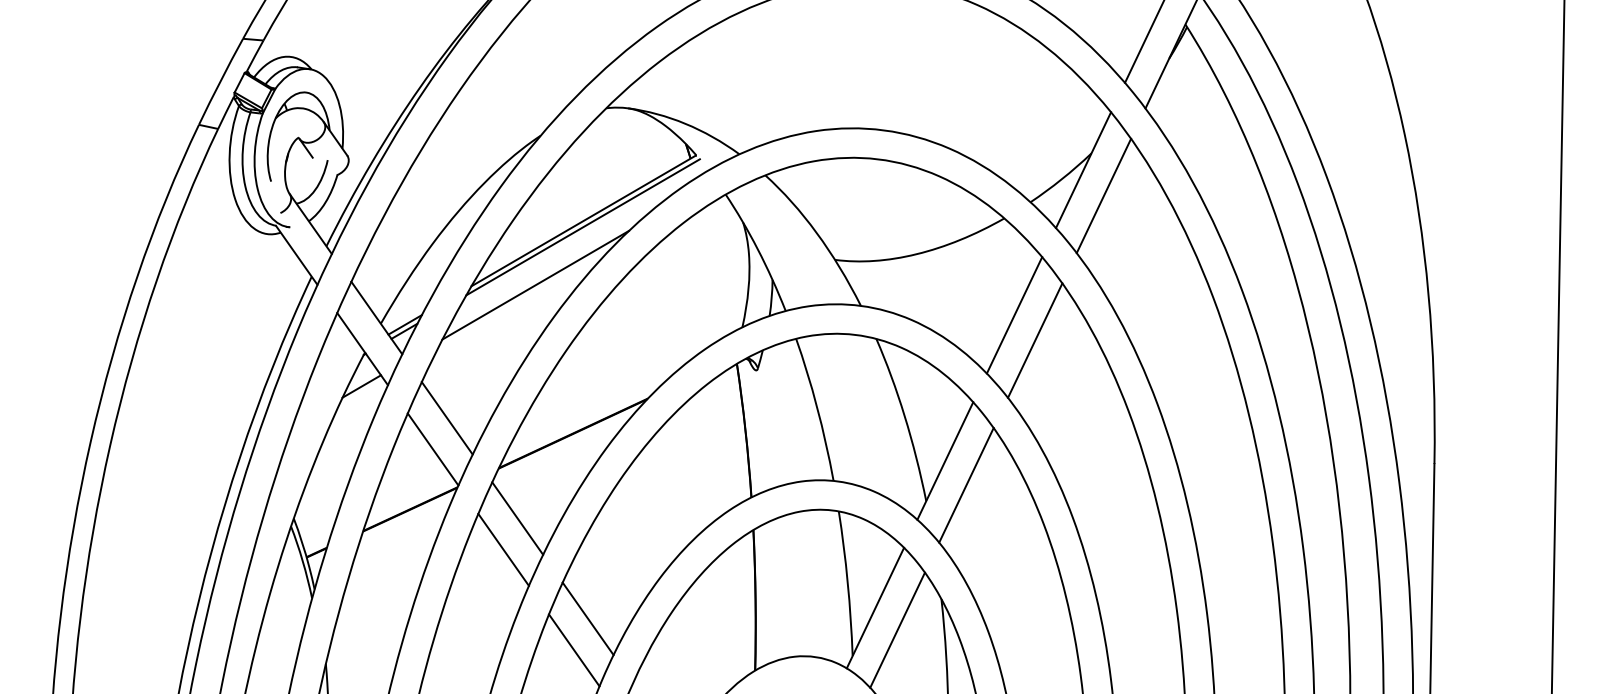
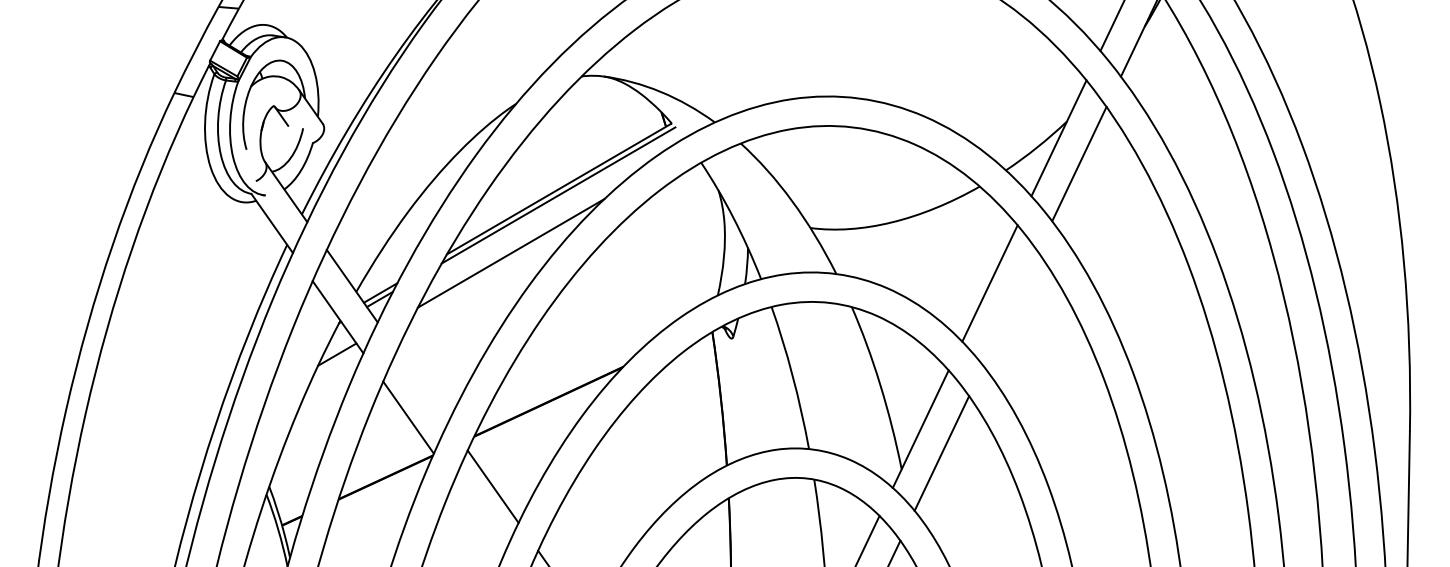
line: (1035, 340) -> (1010, 308), removed
line: (446, 418) -> (421, 386), removed
line: (503, 549) -> (478, 517), removed

